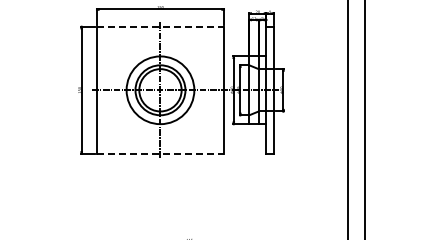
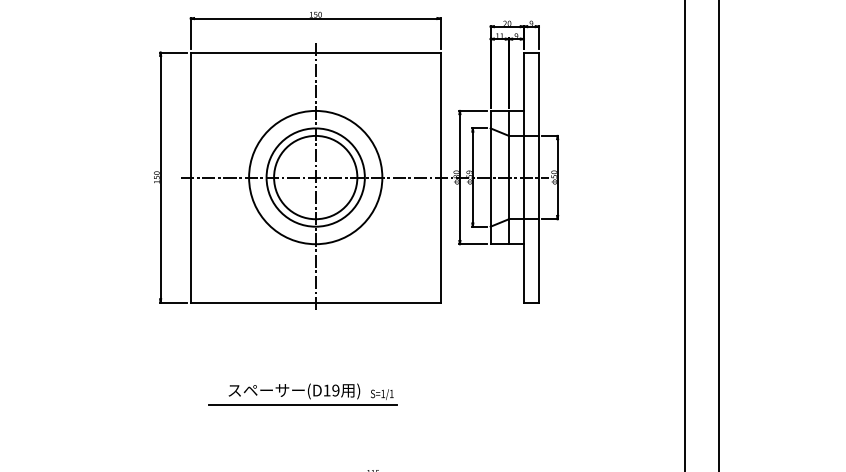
line: (160, 26) -> (315, 52), dashed -> solid
line: (160, 153) -> (315, 301), dashed -> solid
part: (153, 200) -> (301, 394), added

